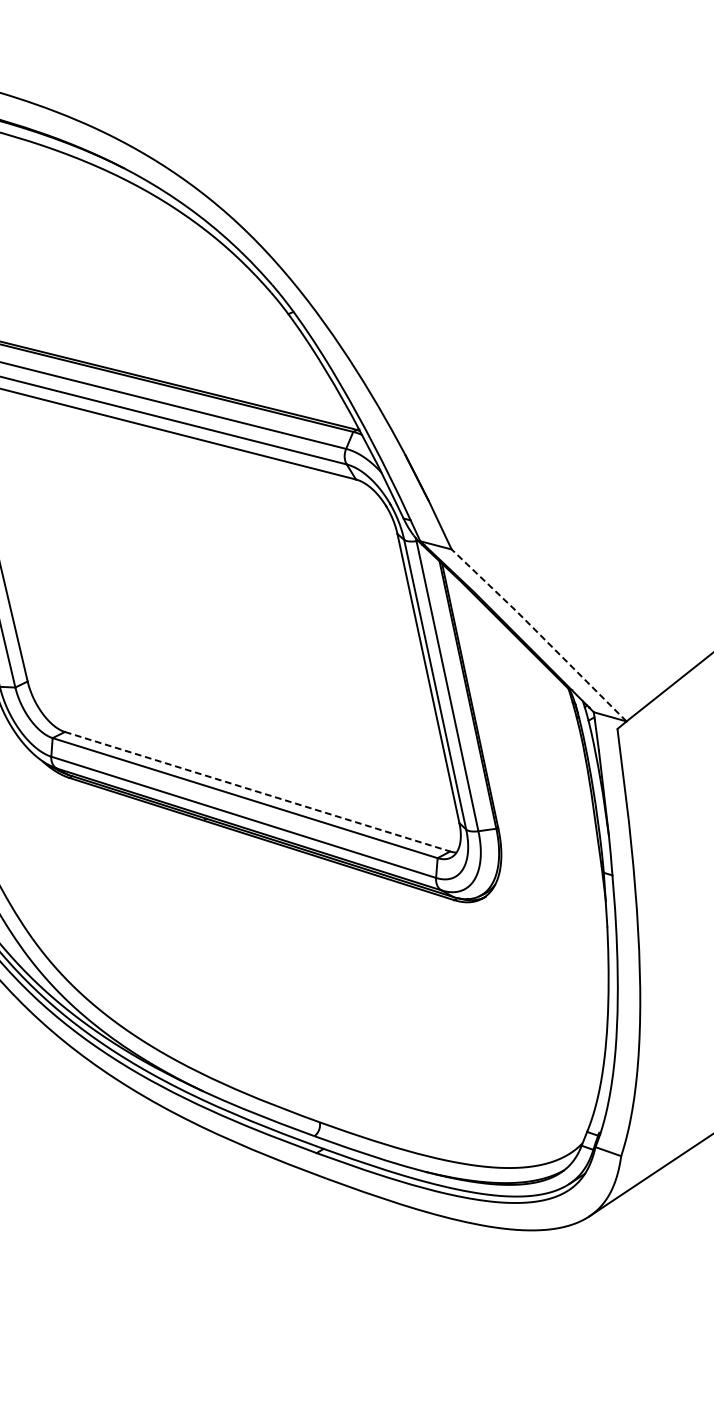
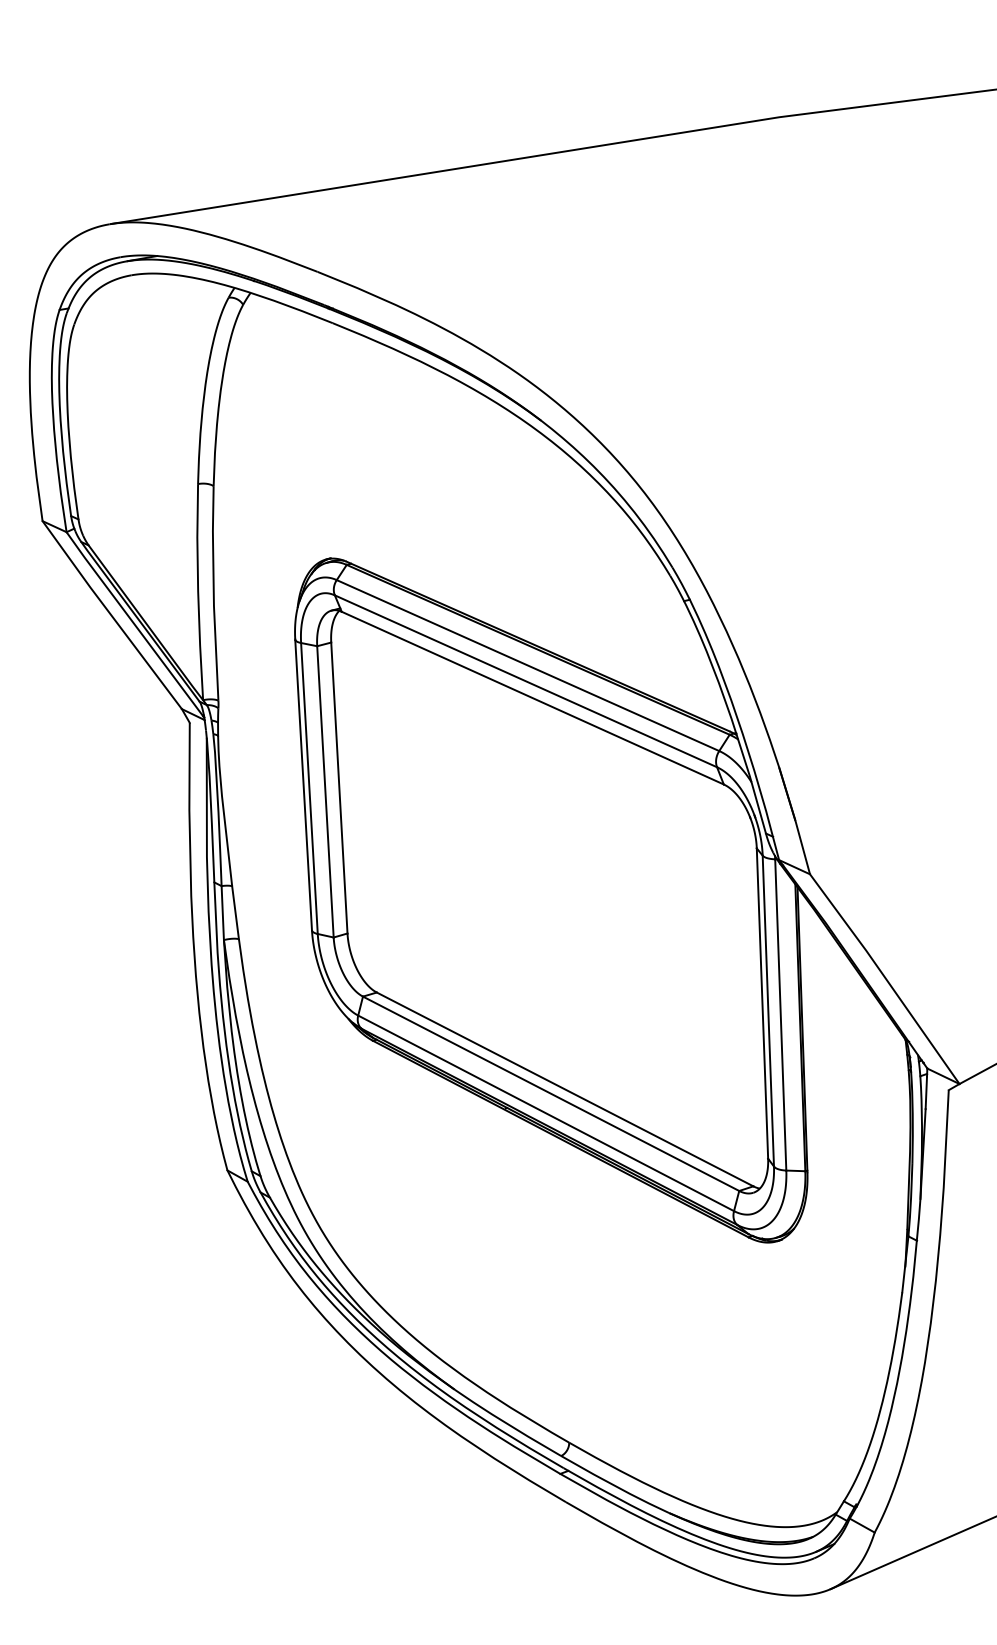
line: (539, 633) -> (885, 977), dashed -> solid
line: (257, 791) -> (565, 1089), dashed -> solid

